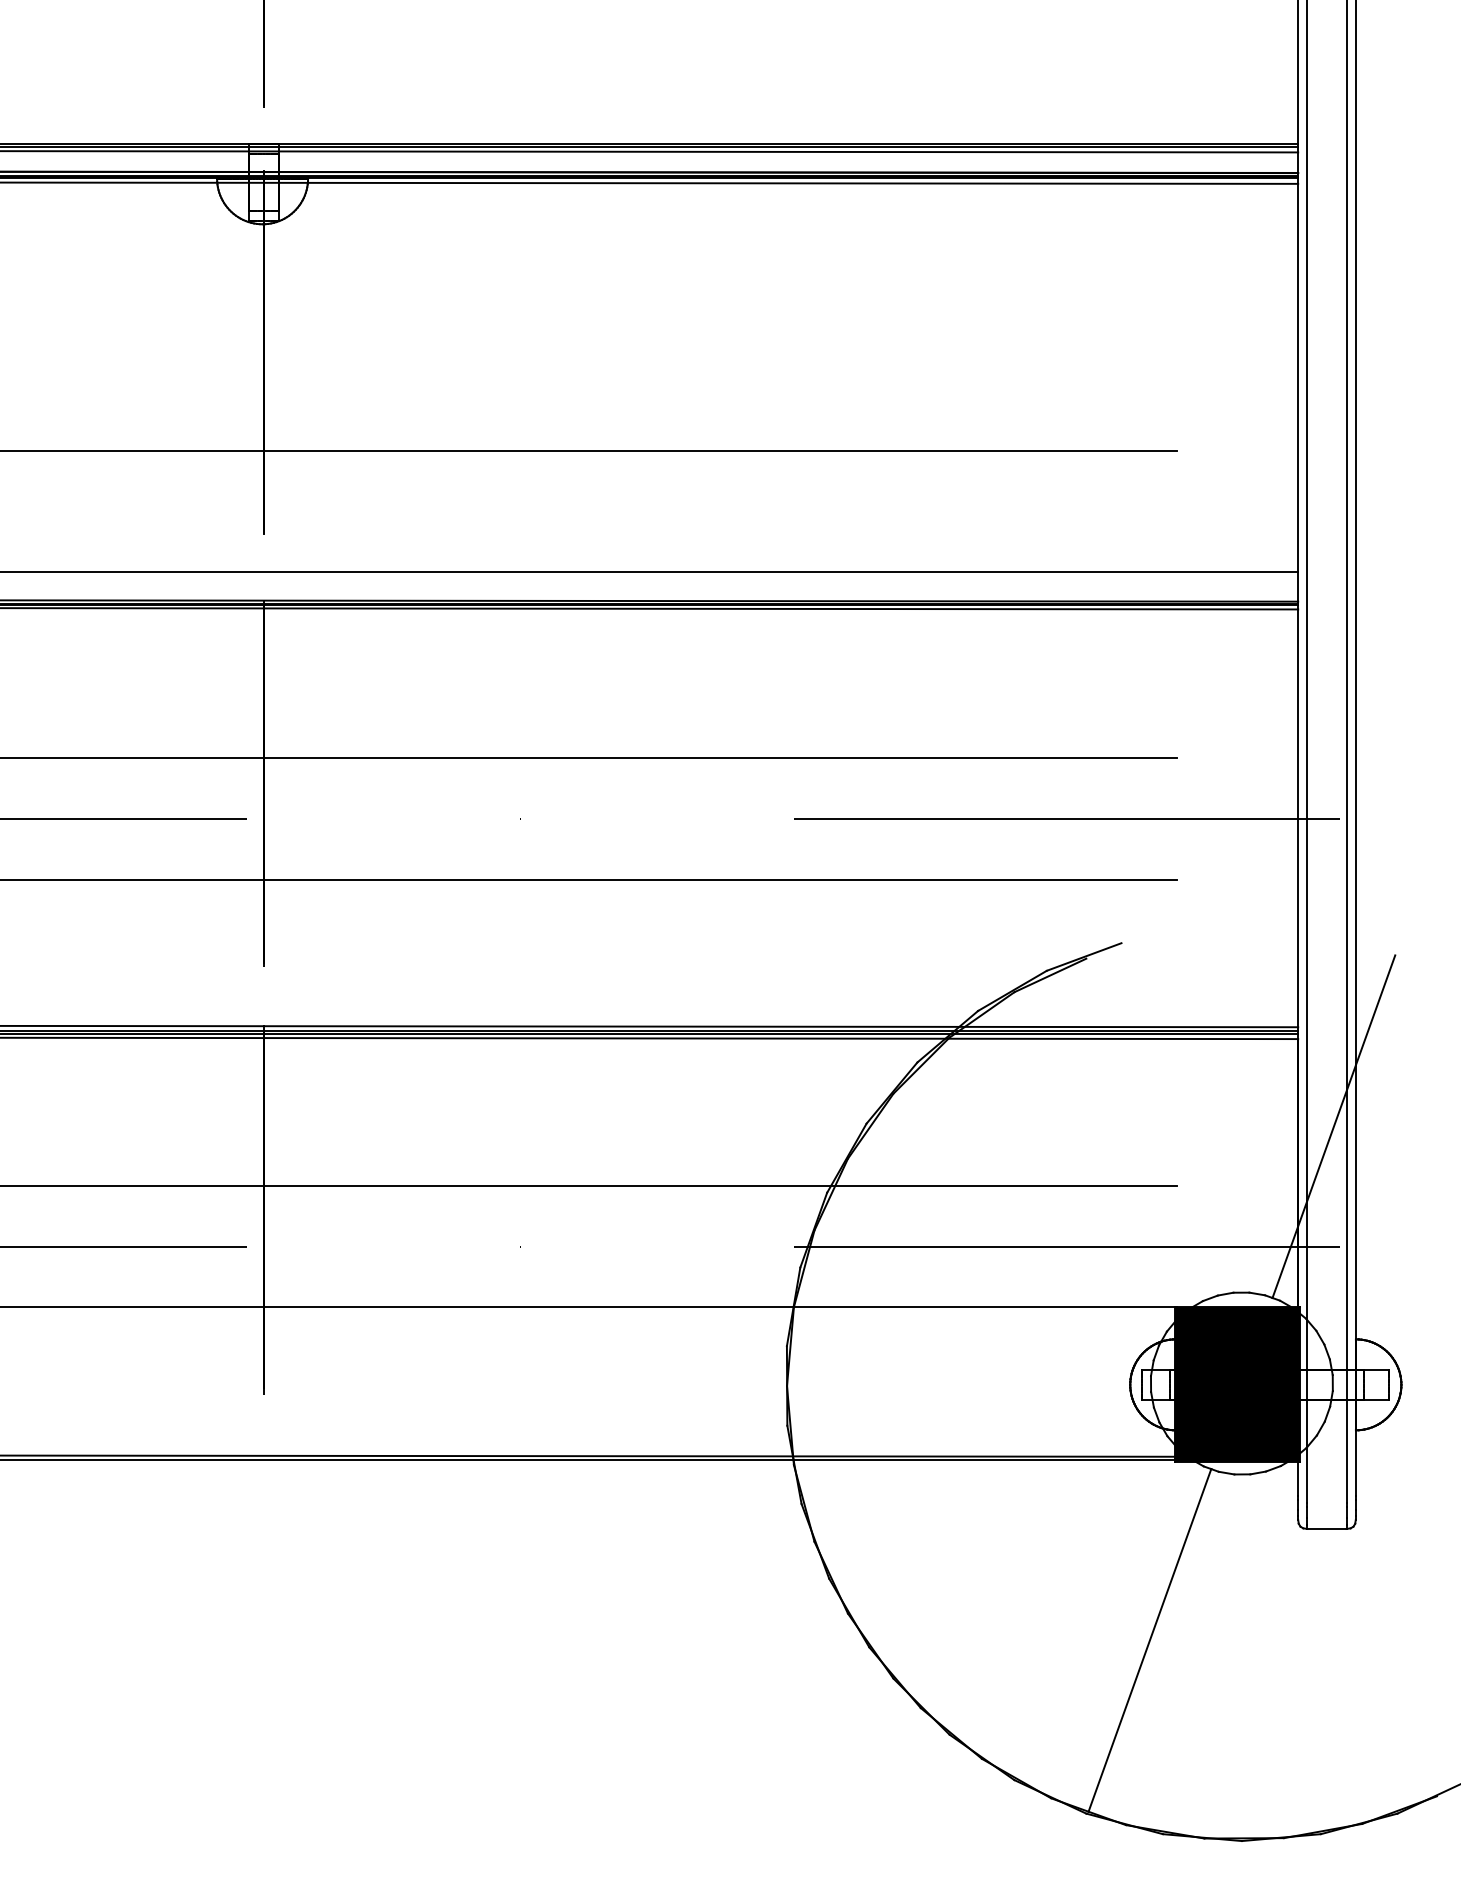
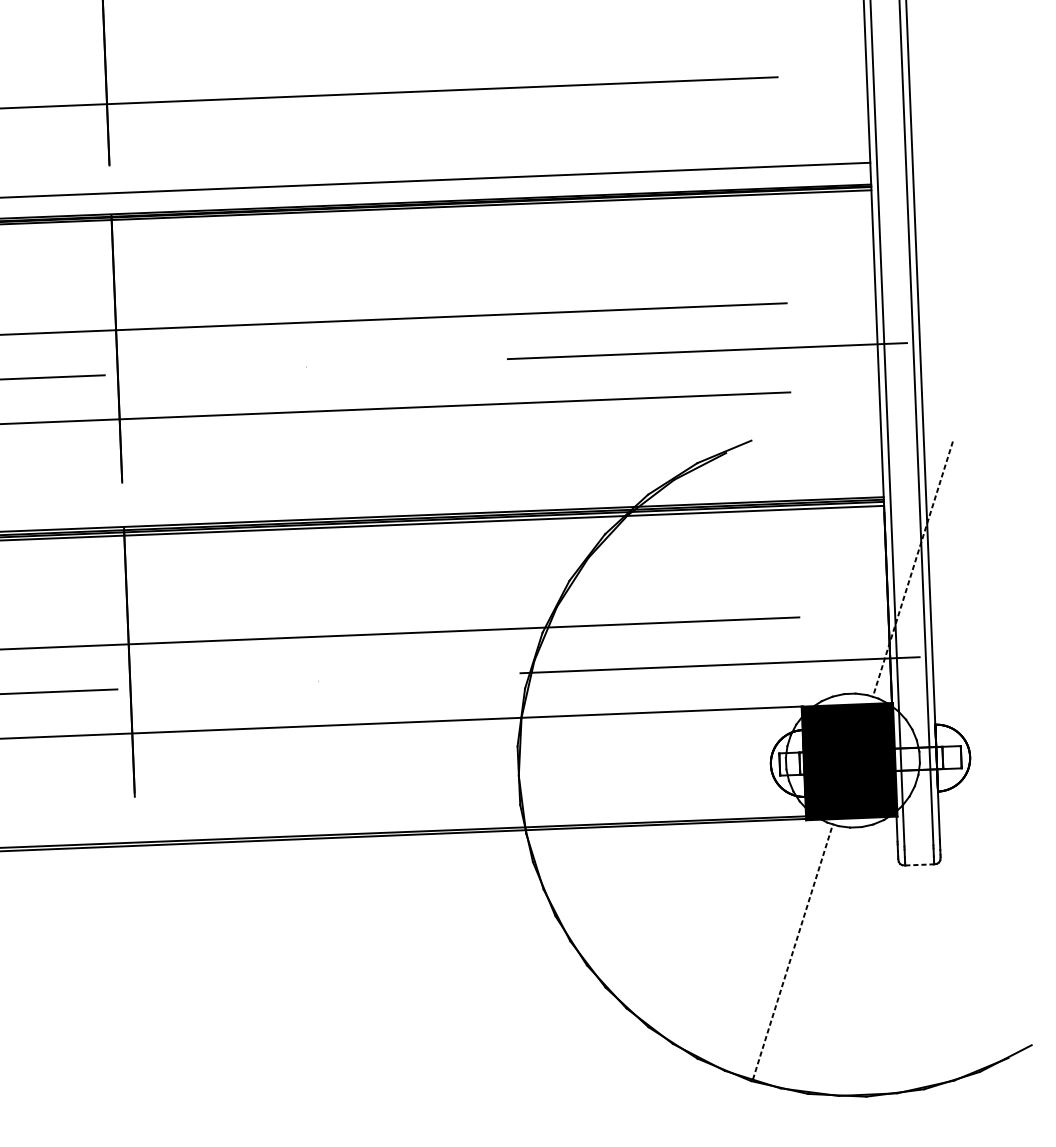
line: (1333, 1126) -> (912, 569), solid -> dashed
line: (1326, 1528) -> (919, 864), solid -> dashed
line: (1149, 1640) -> (792, 952), solid -> dashed

